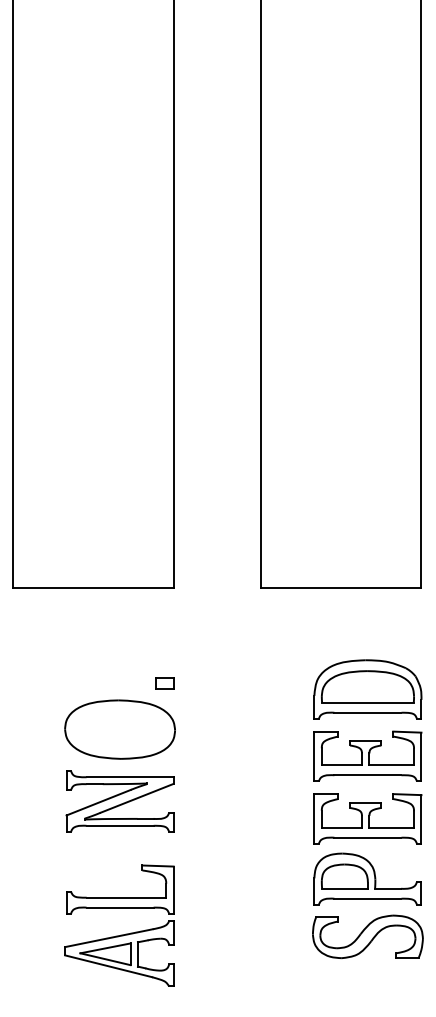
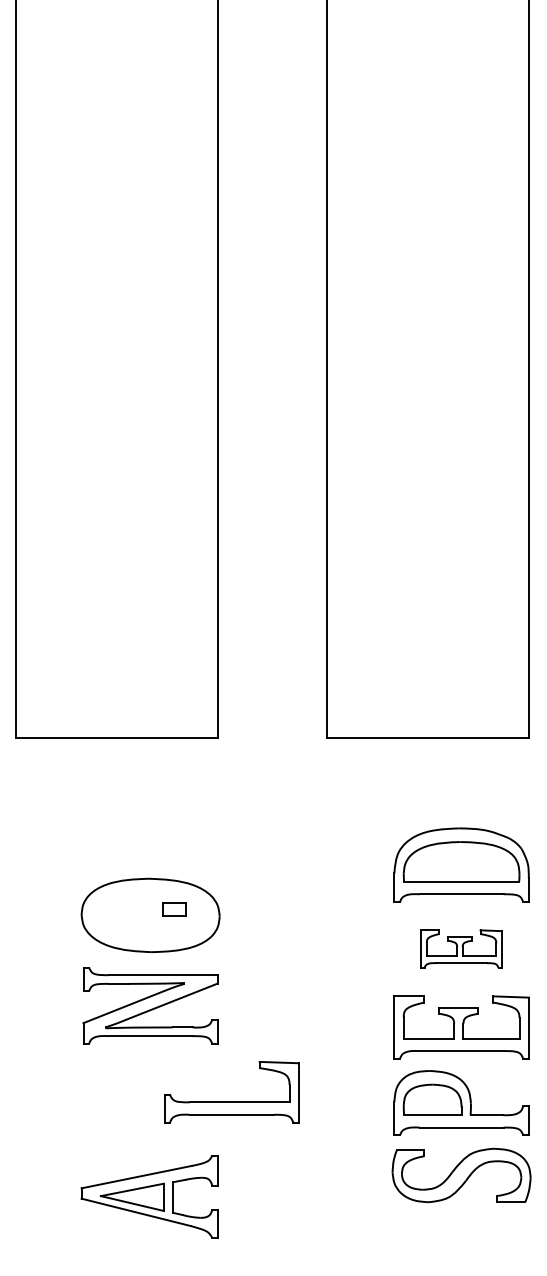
part: (164, 683) -> (174, 909), moved
part: (367, 755) -> (461, 948), size x0.6
part: (119, 897) -> (231, 1101), moved

